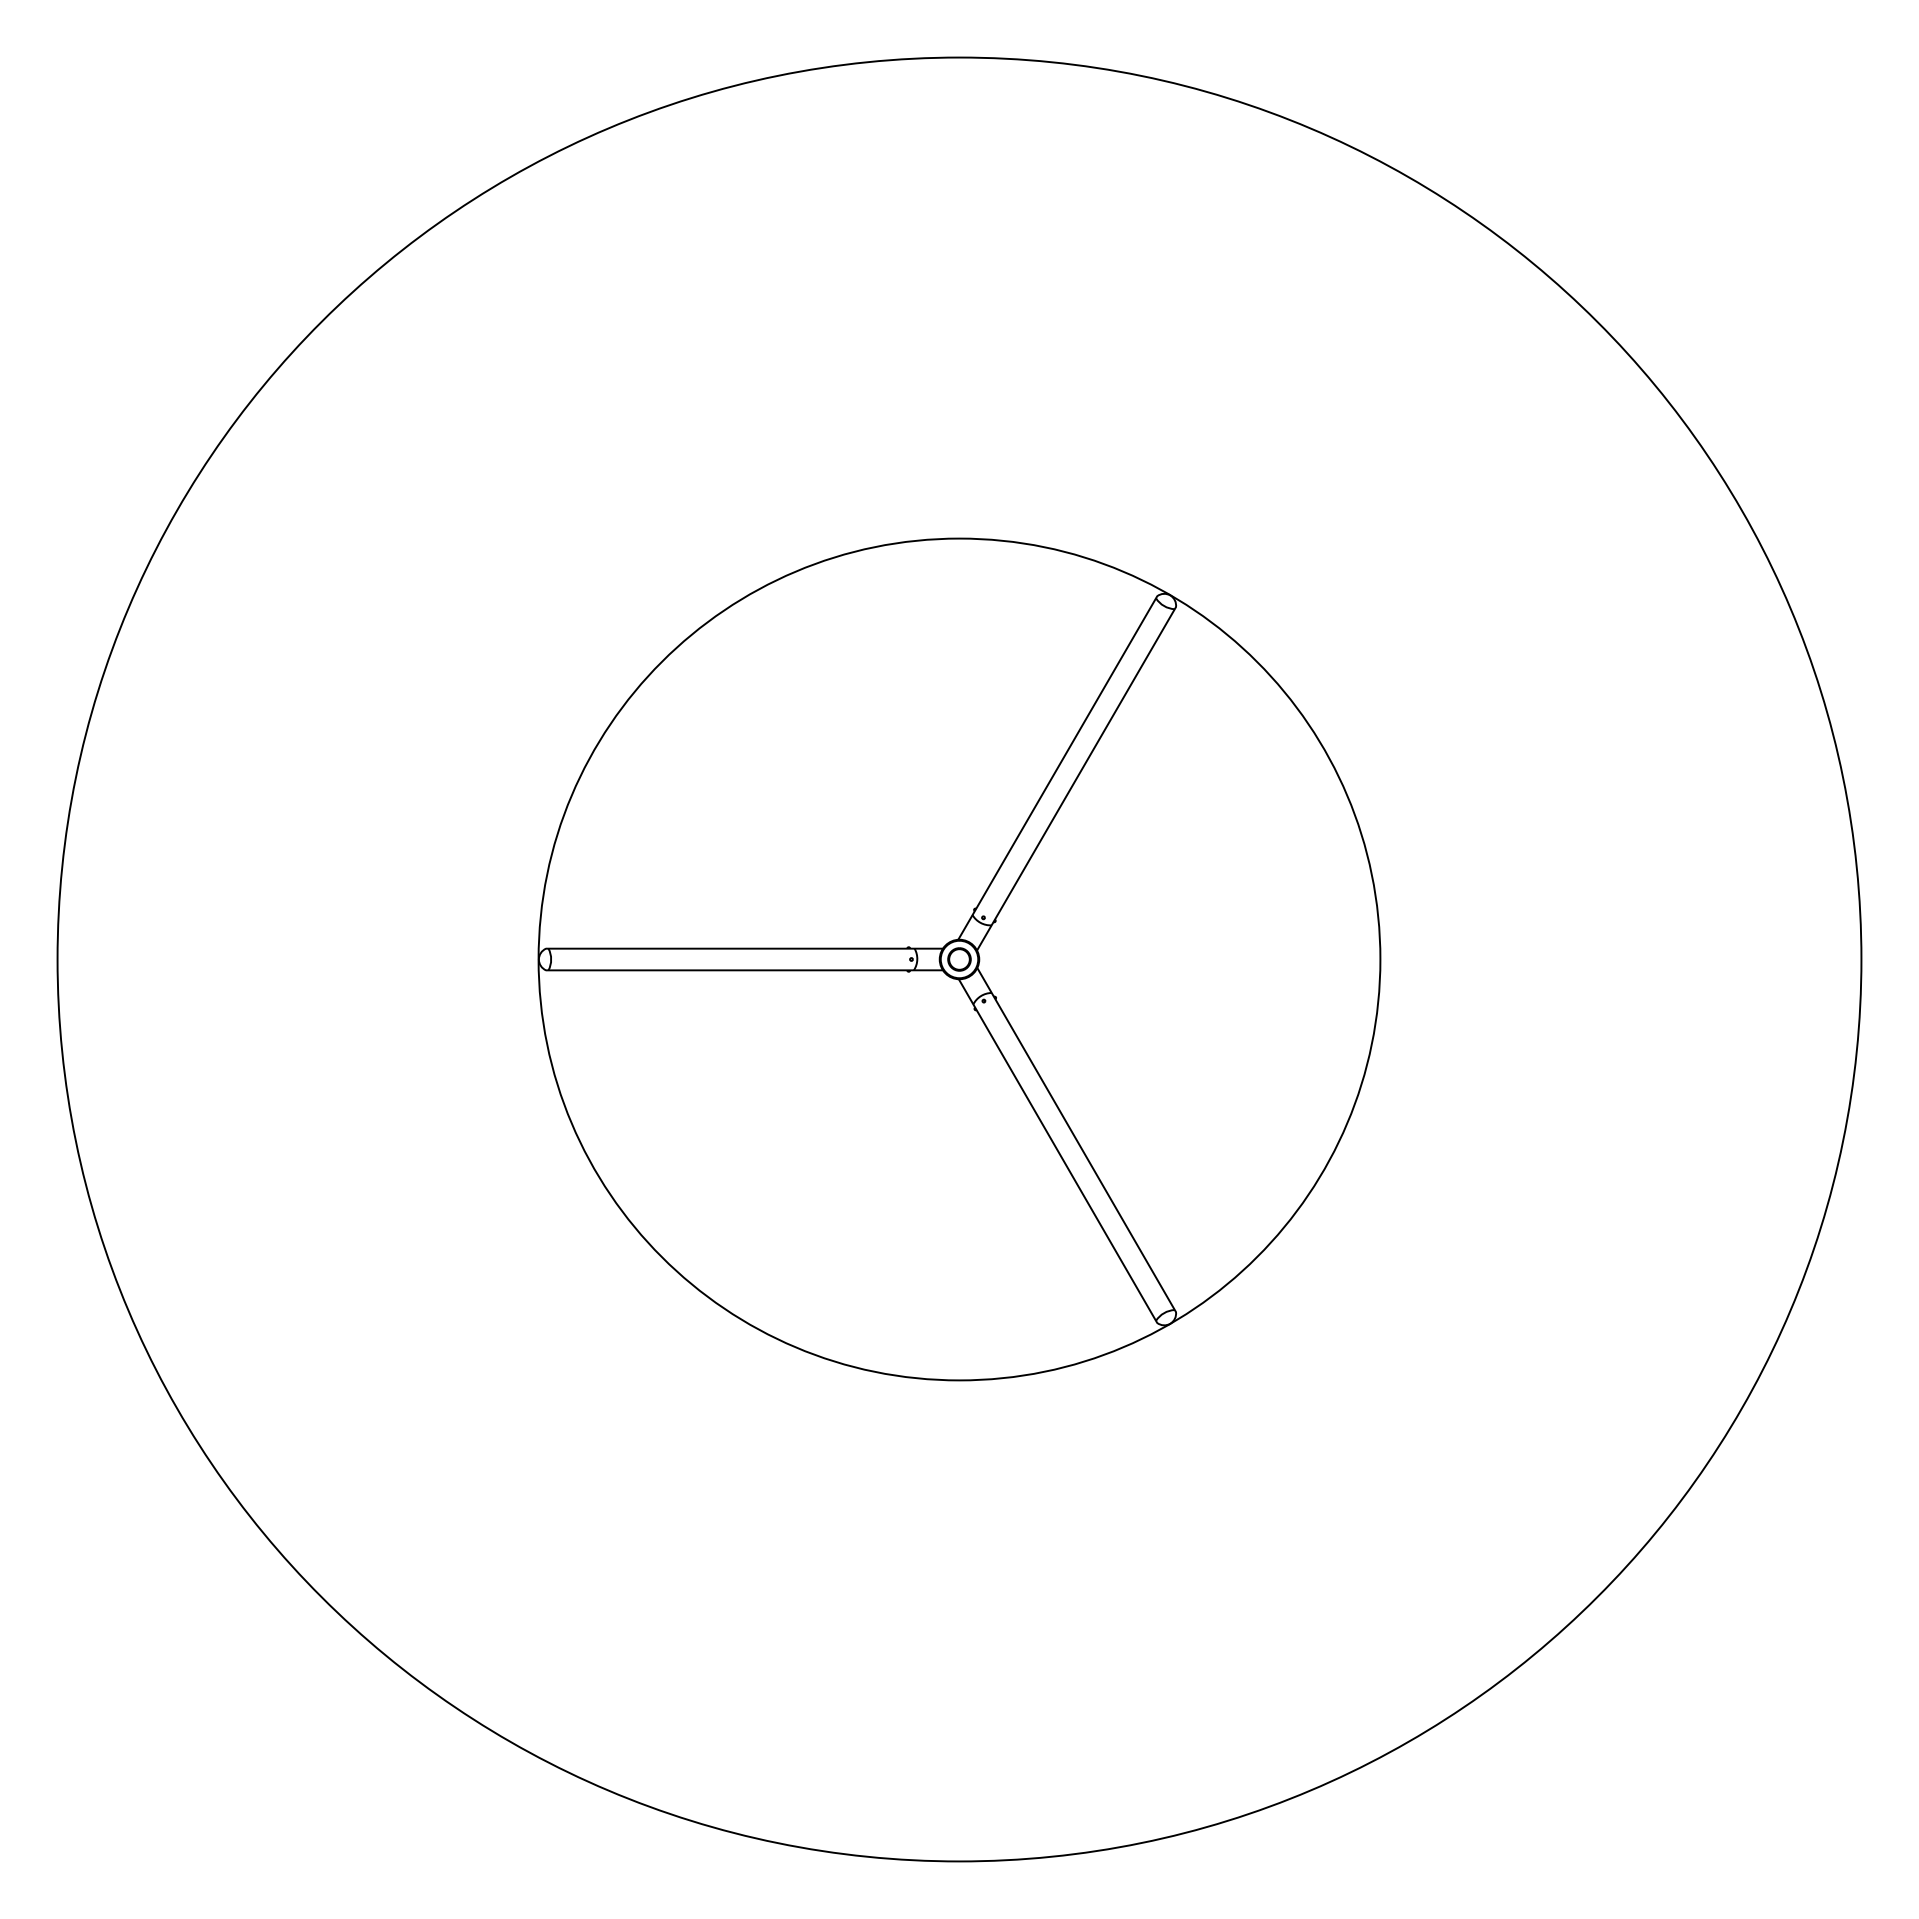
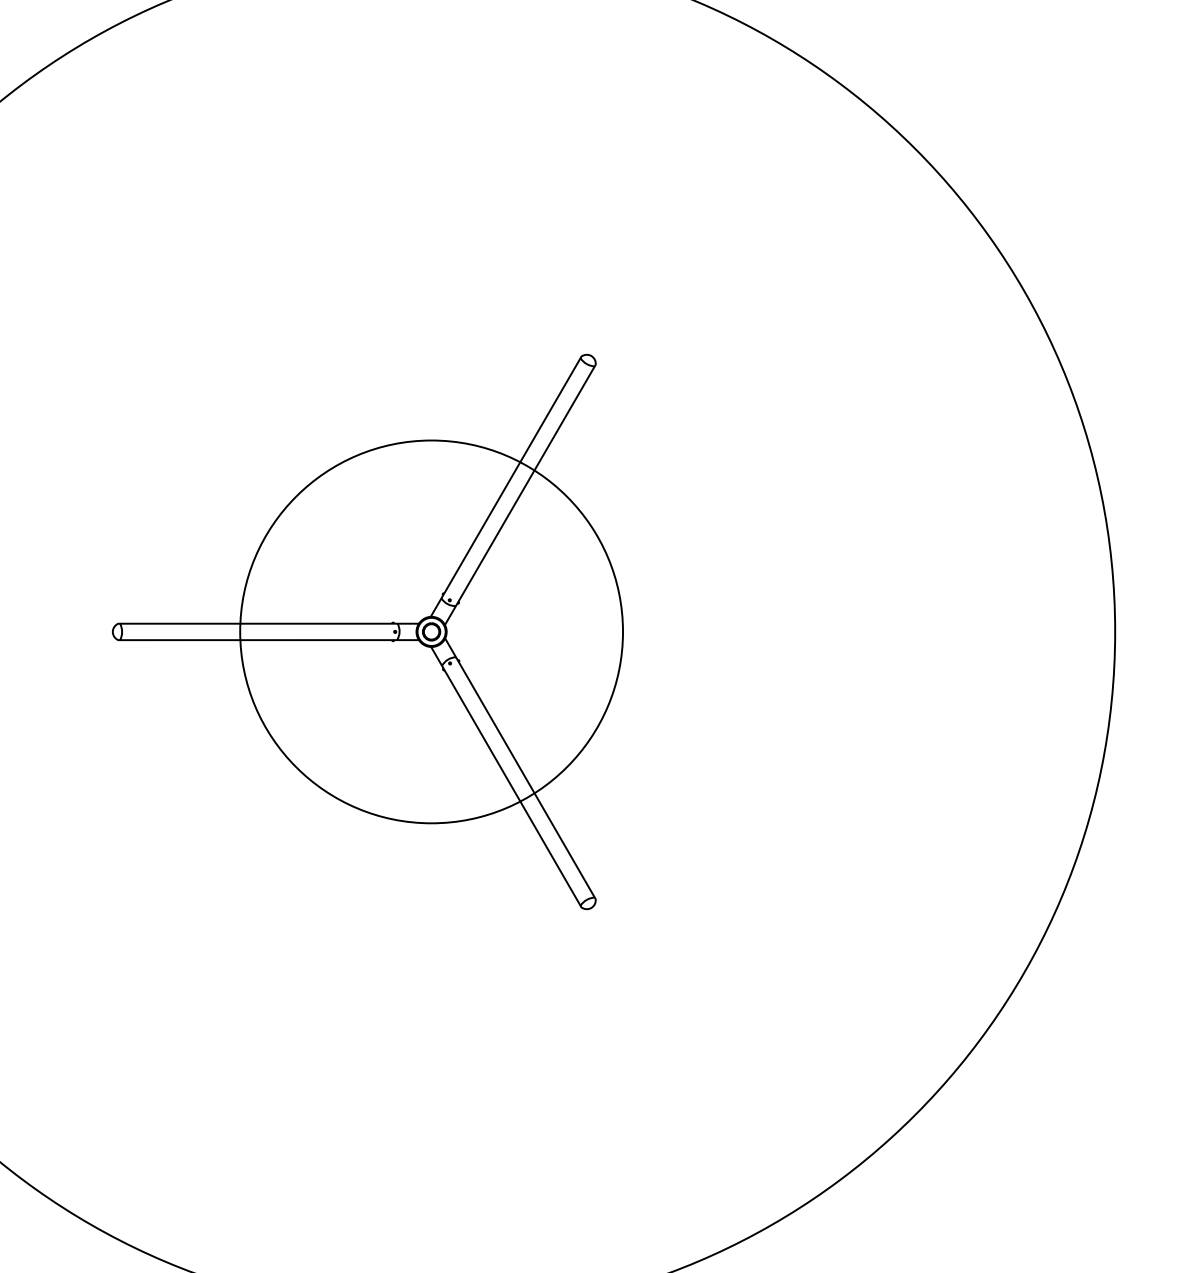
circle: (959, 959) -> (431, 631), size x0.6

